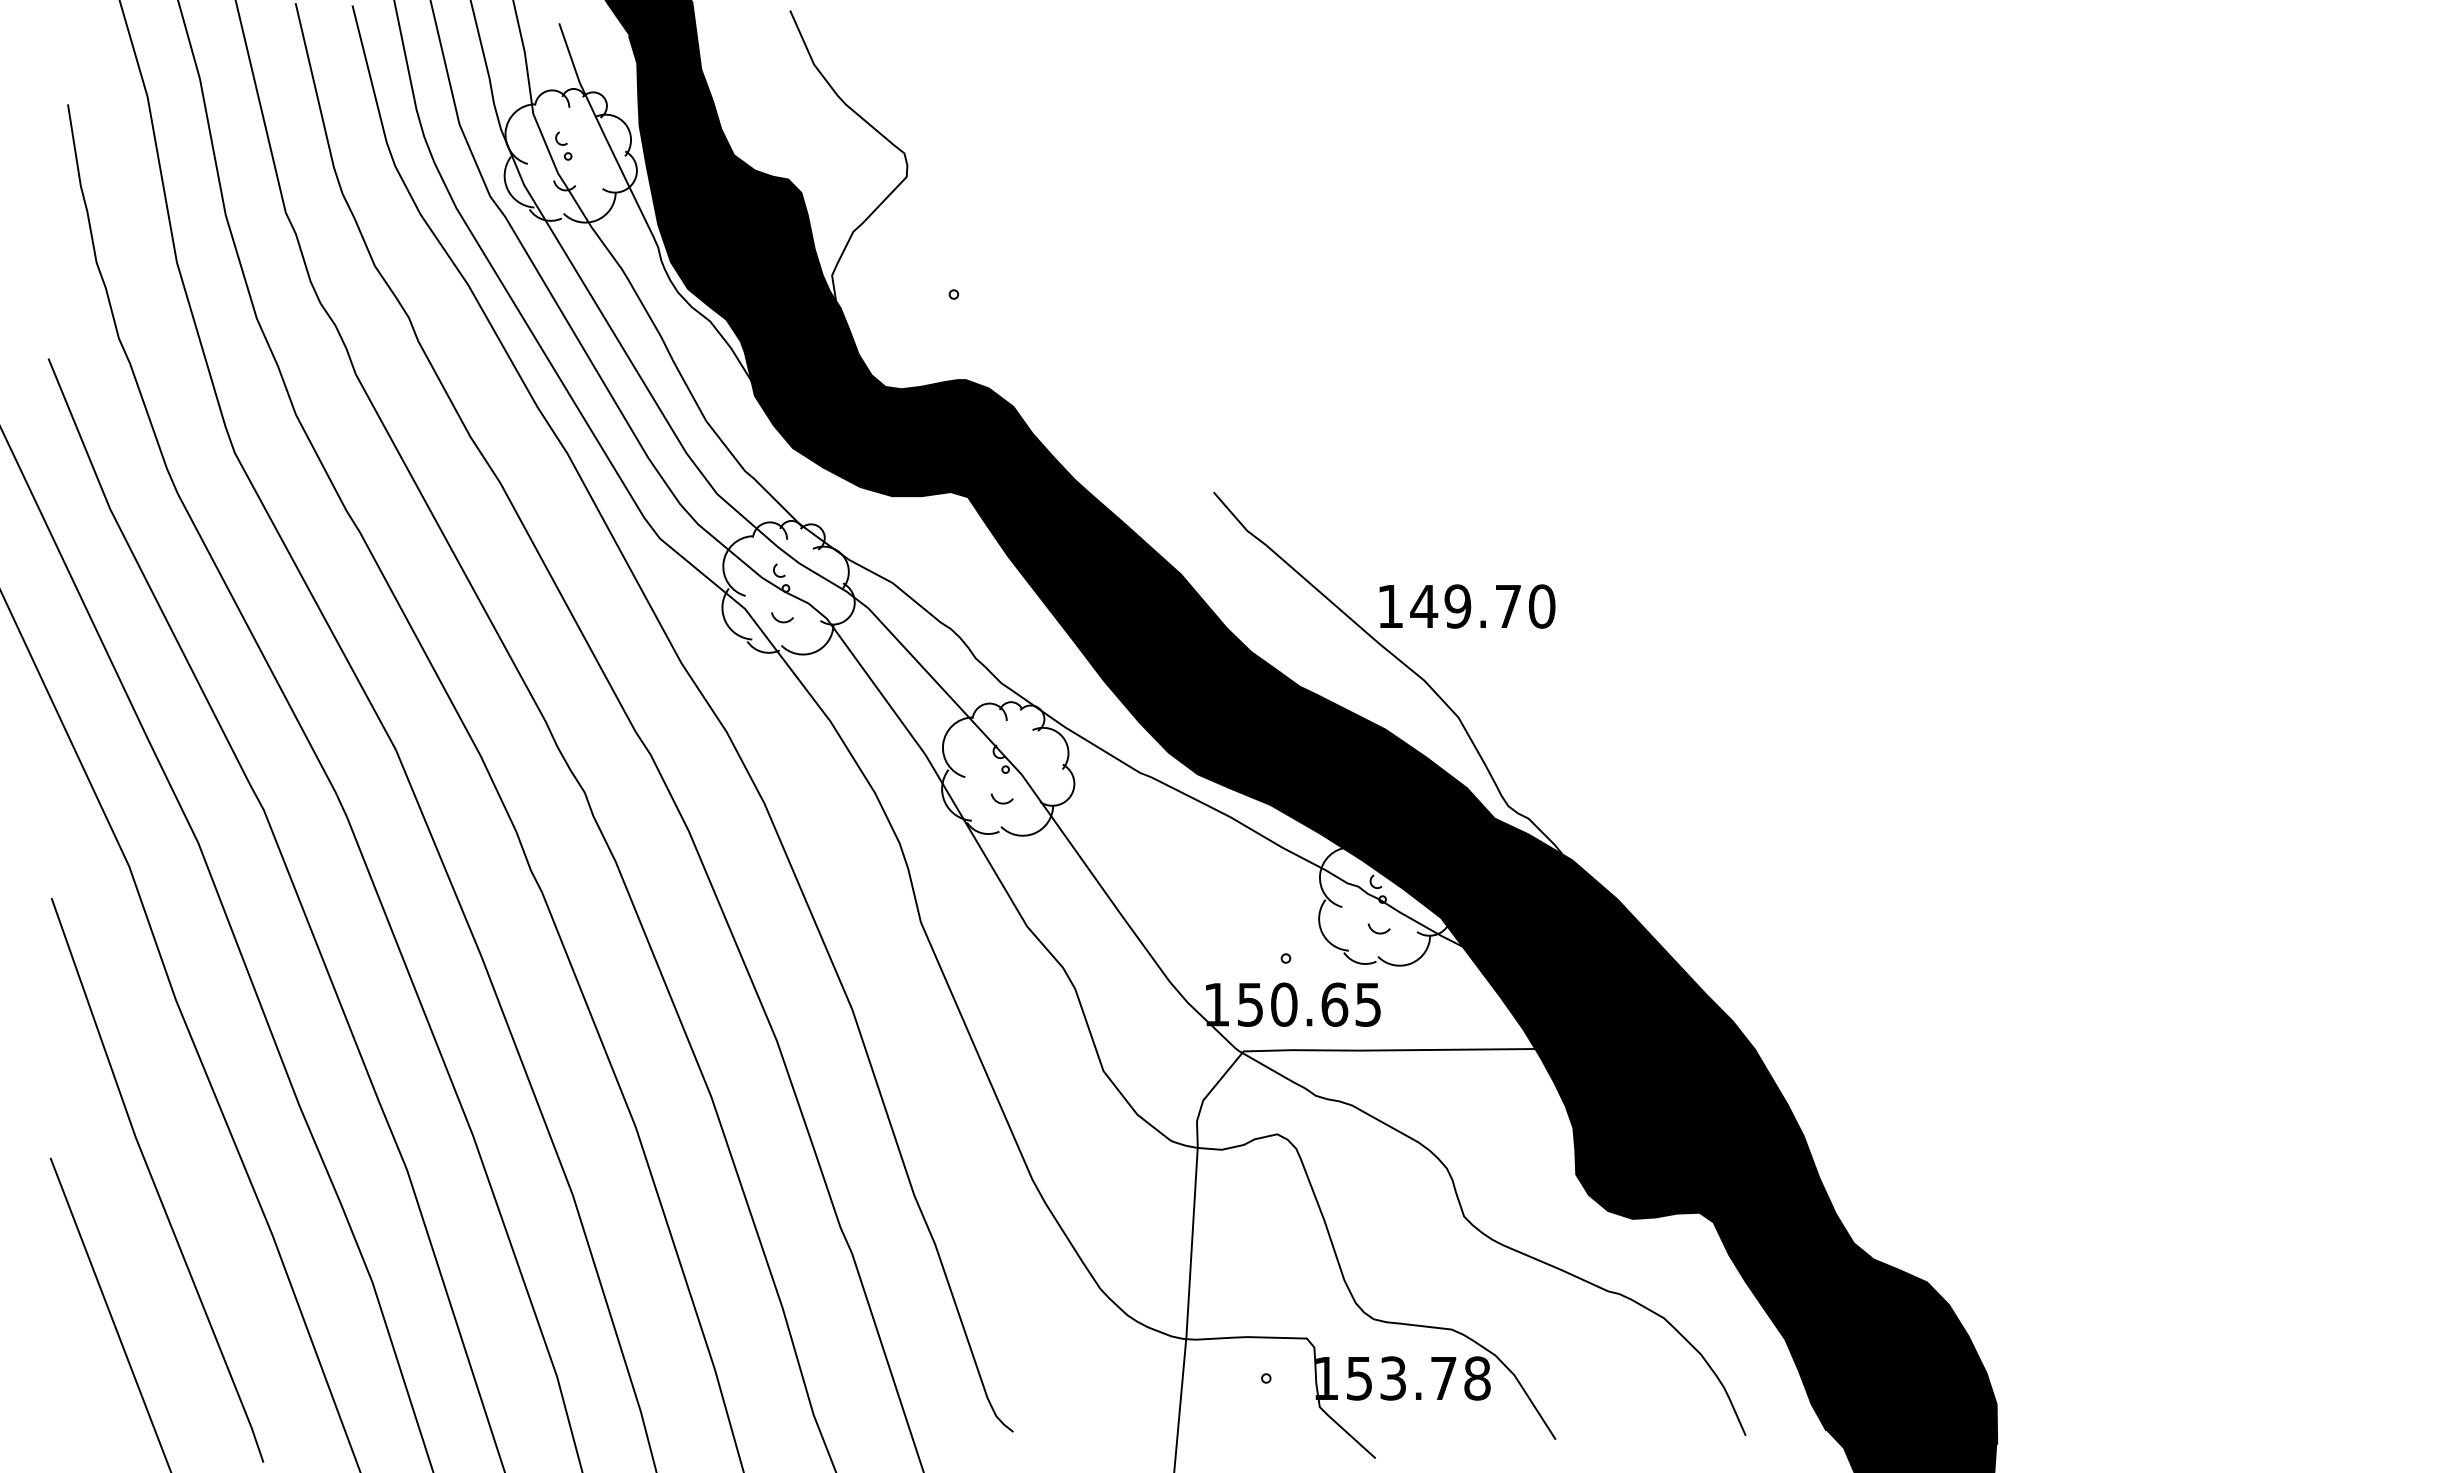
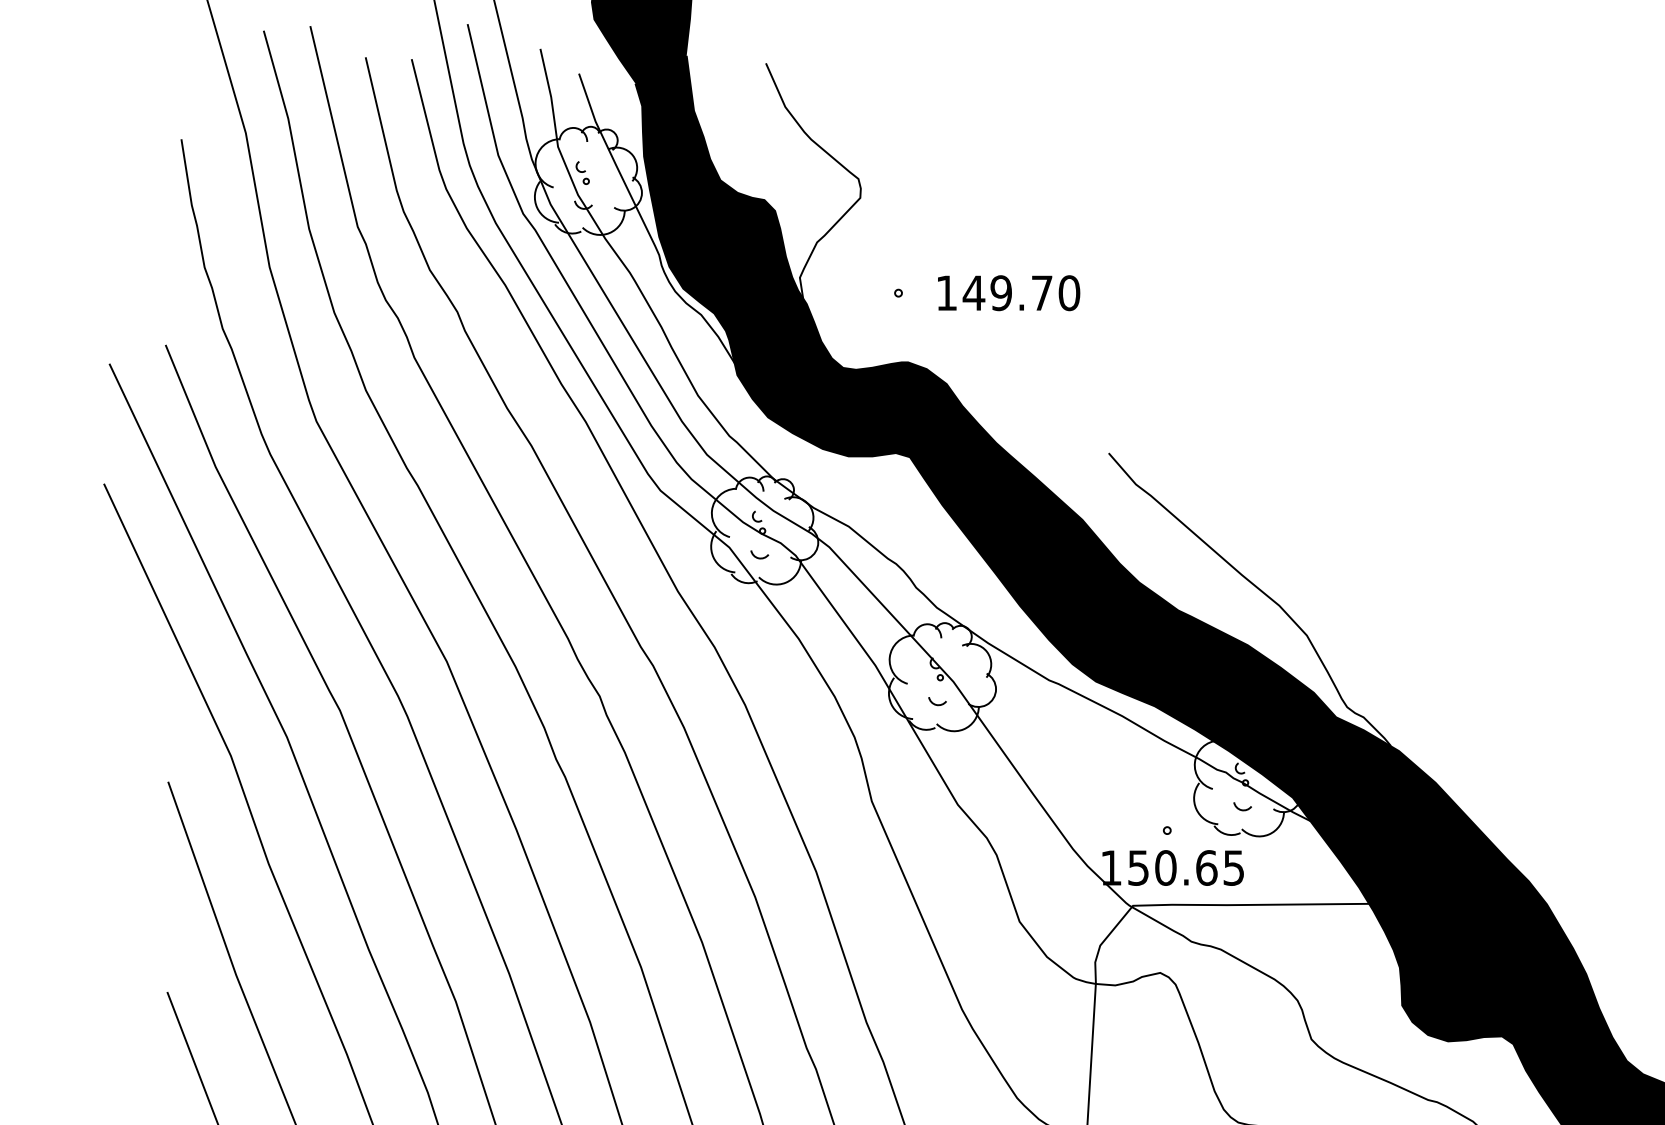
text: (1467, 606) -> (1009, 293), moved

